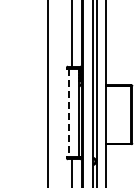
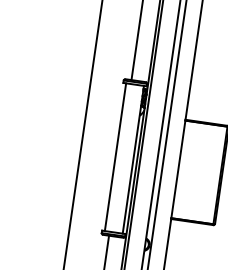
line: (68, 112) -> (115, 156), dashed -> solid

